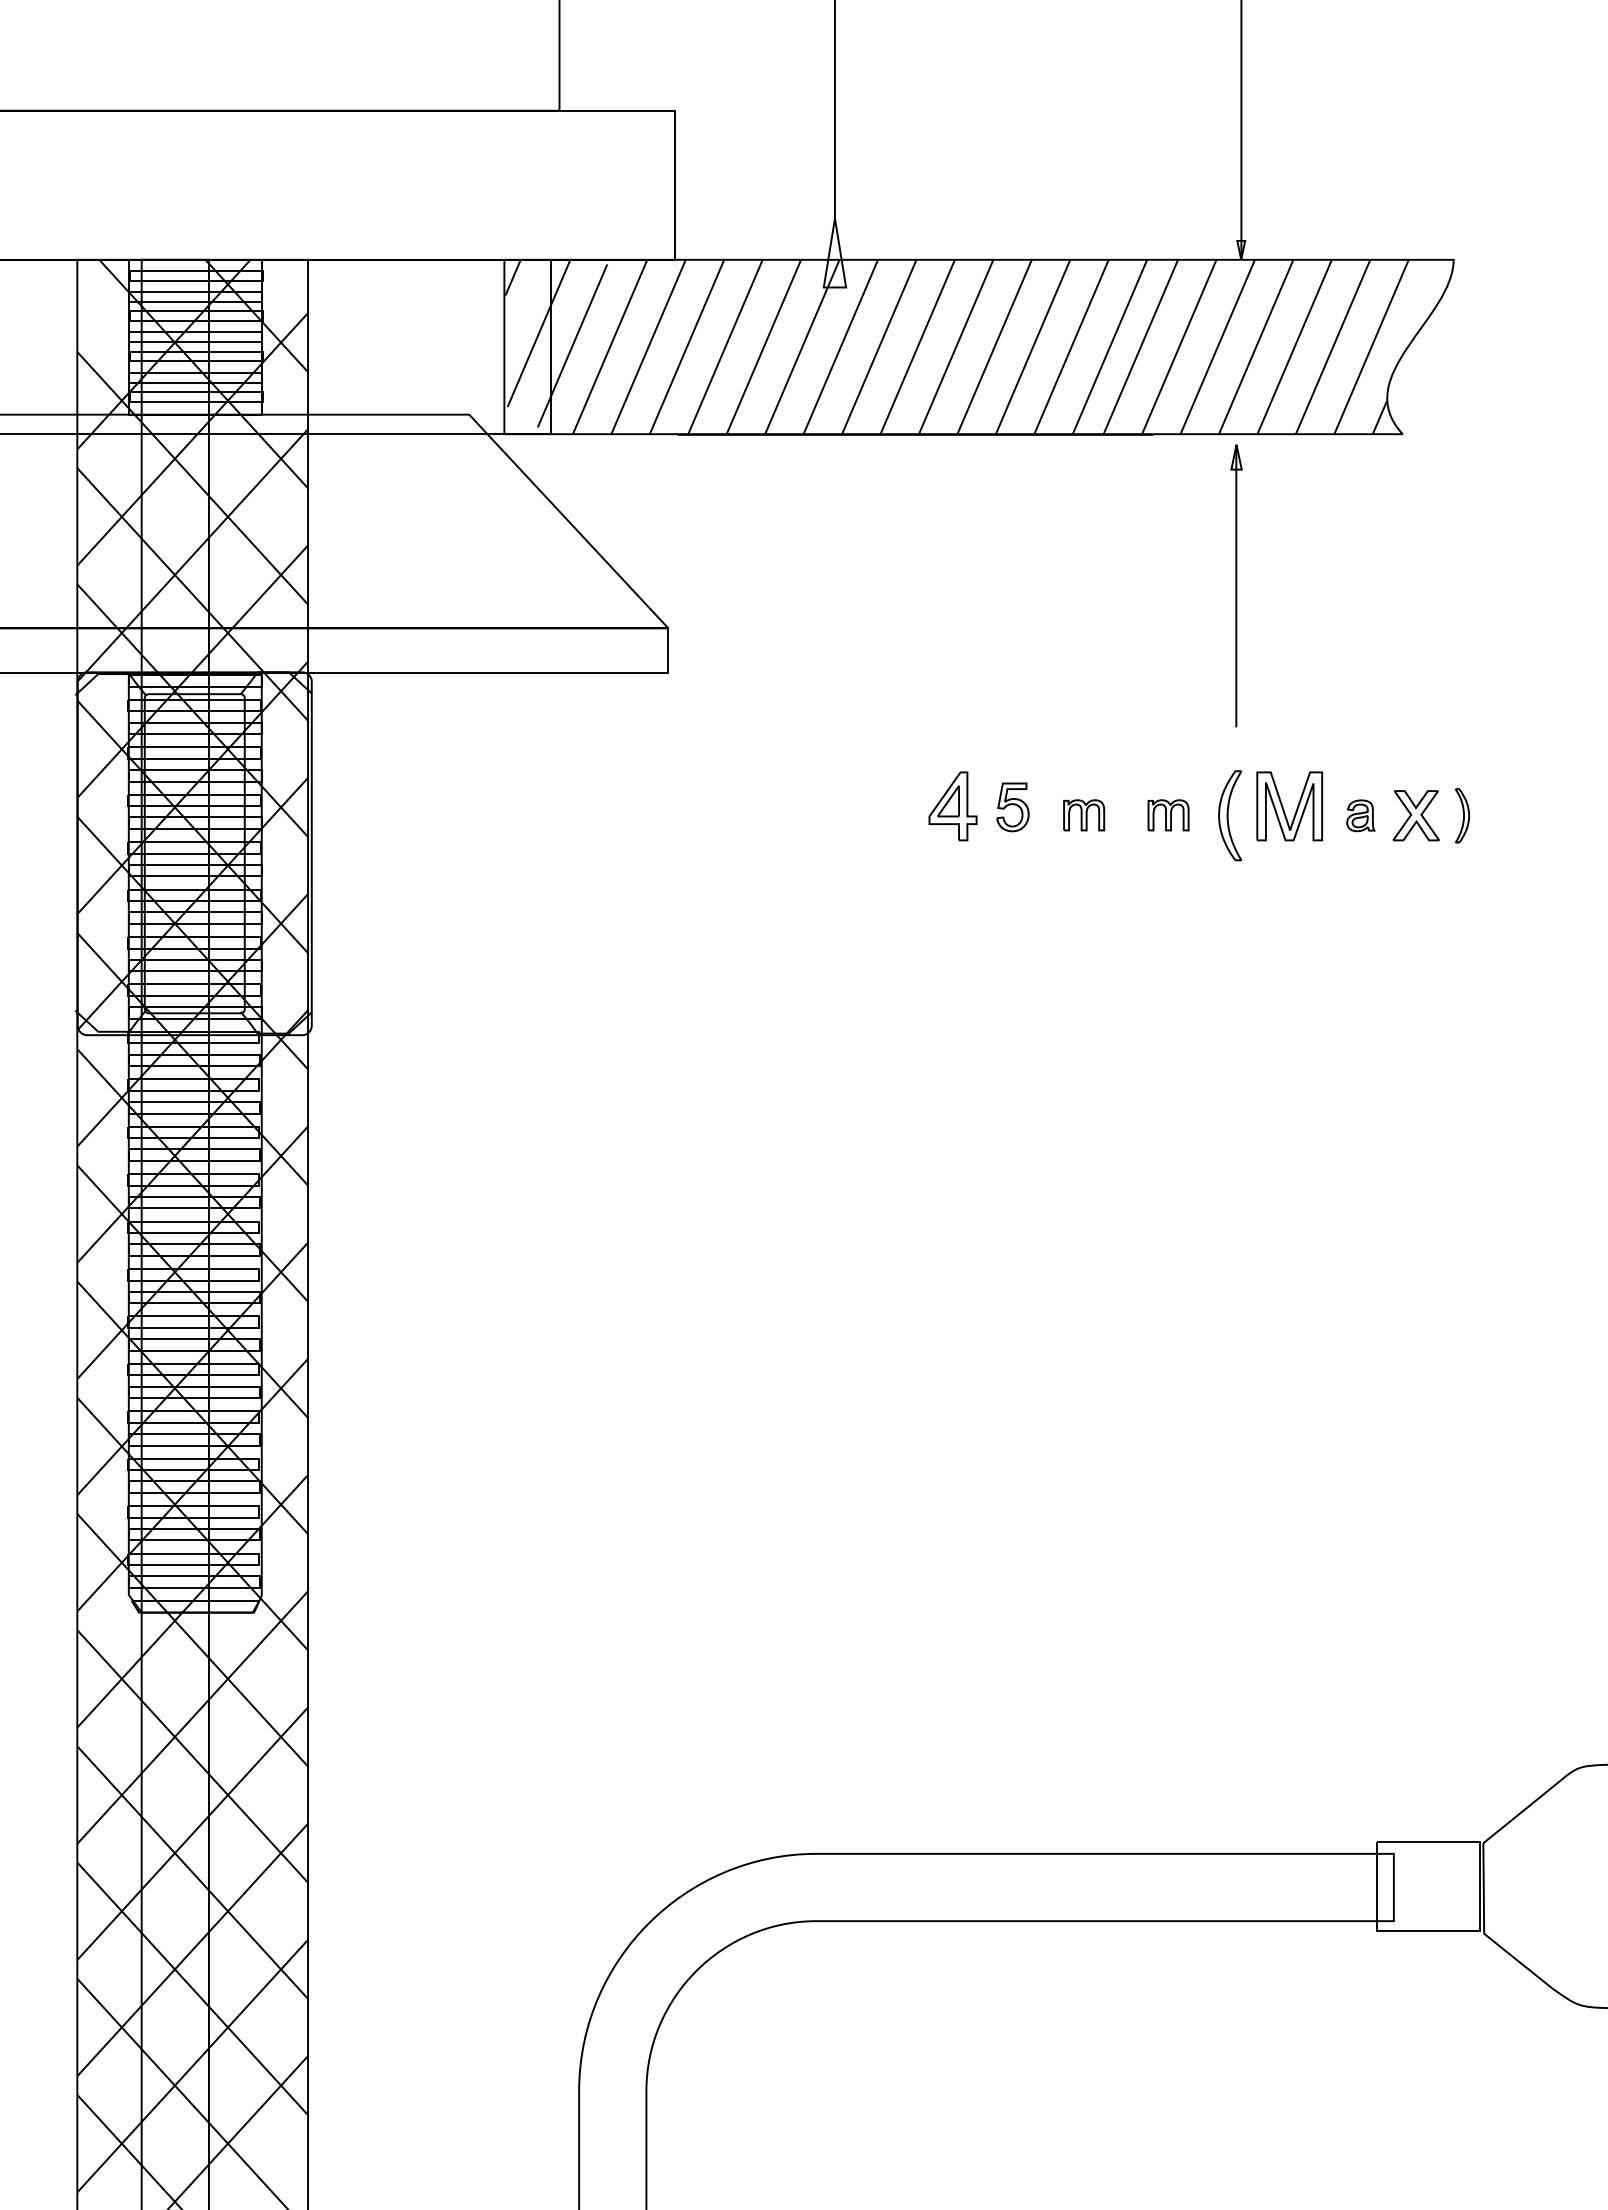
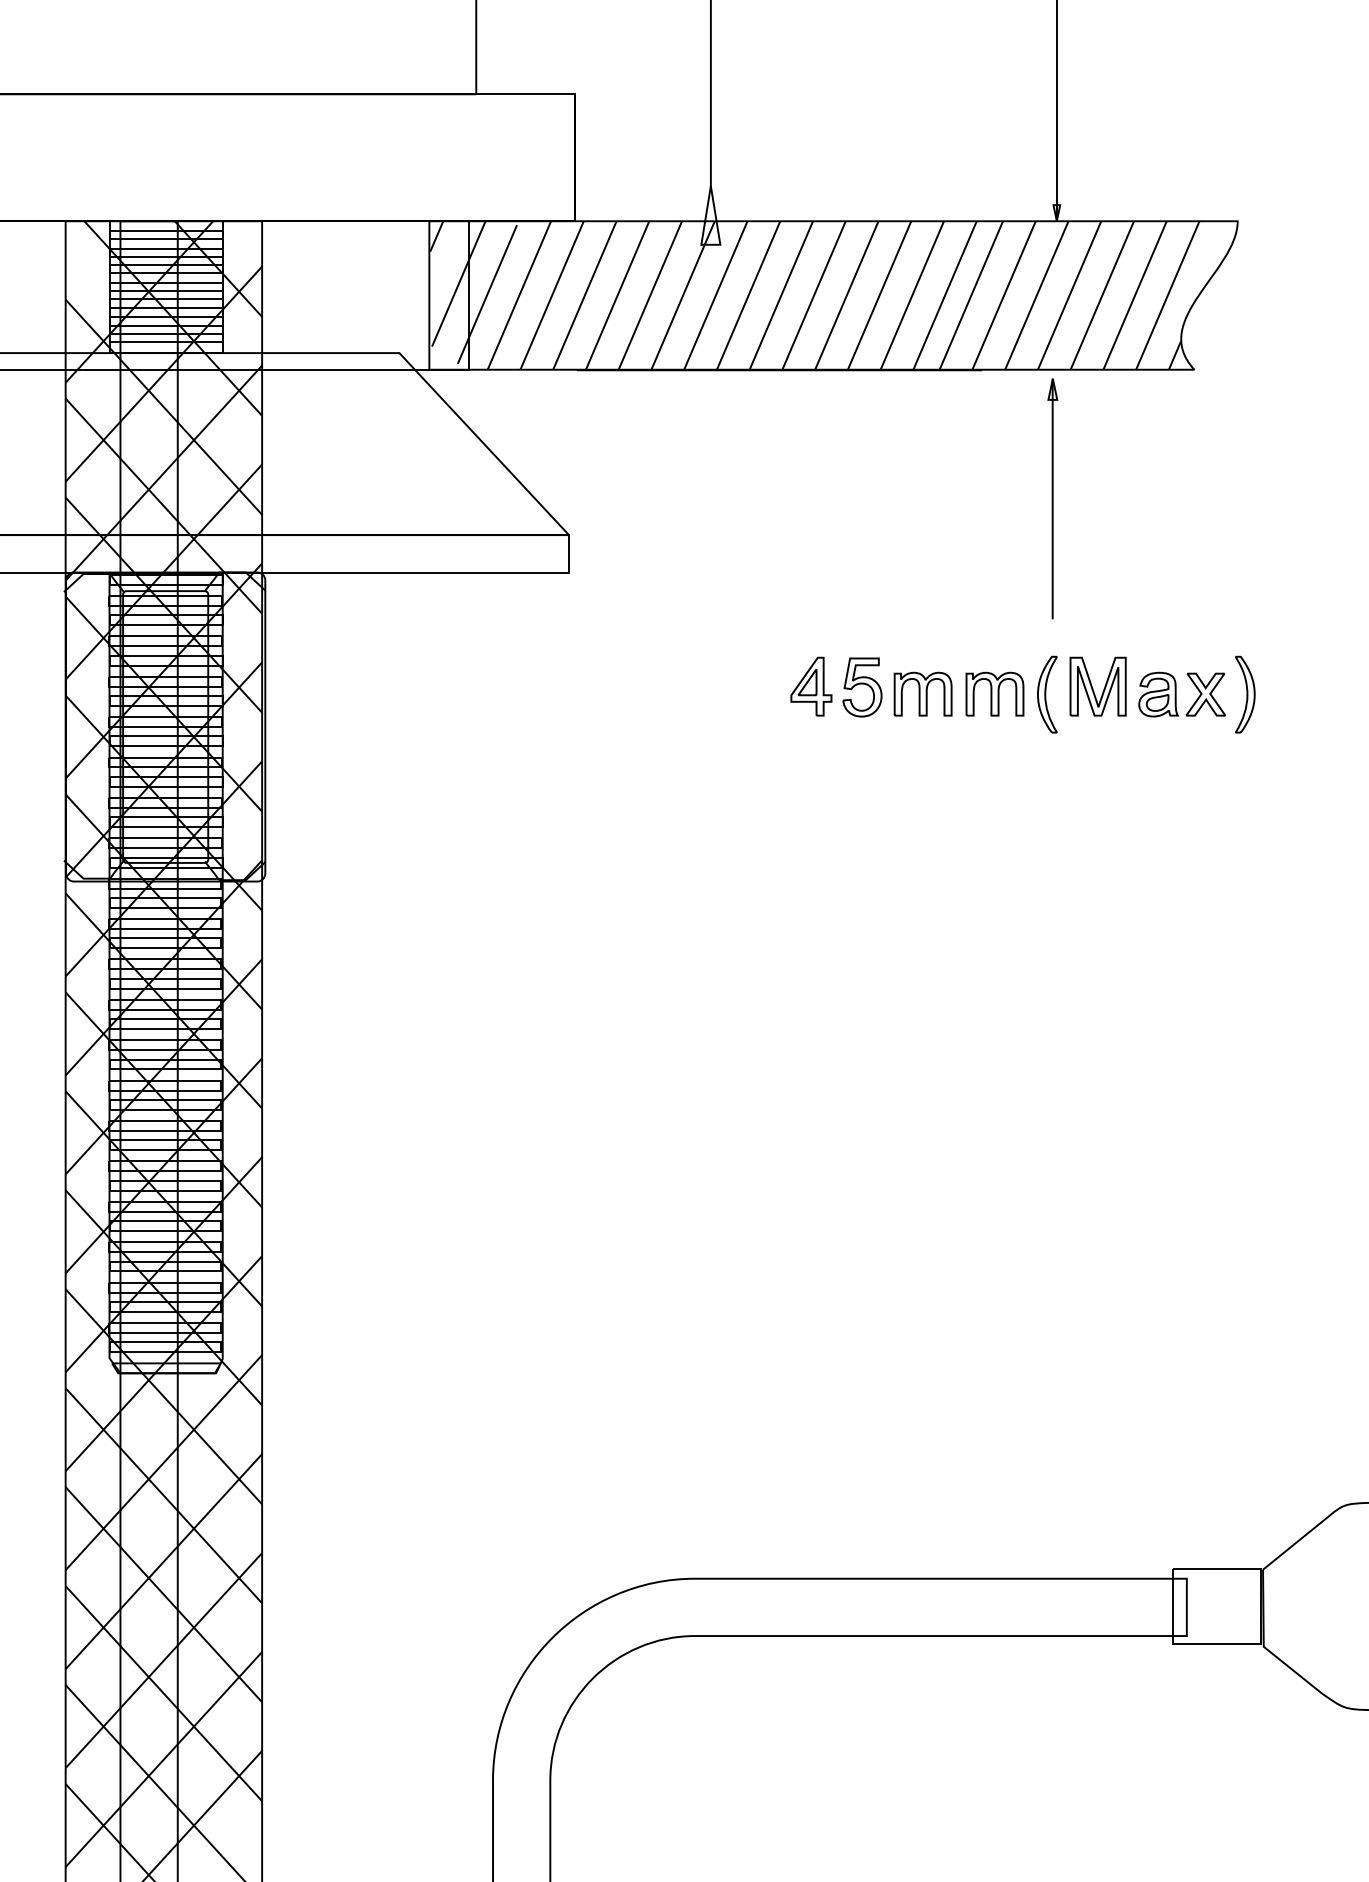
part: (1012, 807) -> (862, 687), size x1.43
part: (1083, 815) -> (922, 694), size x1.67
part: (1168, 815) -> (994, 694), size x1.67
part: (1360, 815) -> (1158, 694), size x1.67
part: (1462, 815) -> (1245, 694), size x1.67

